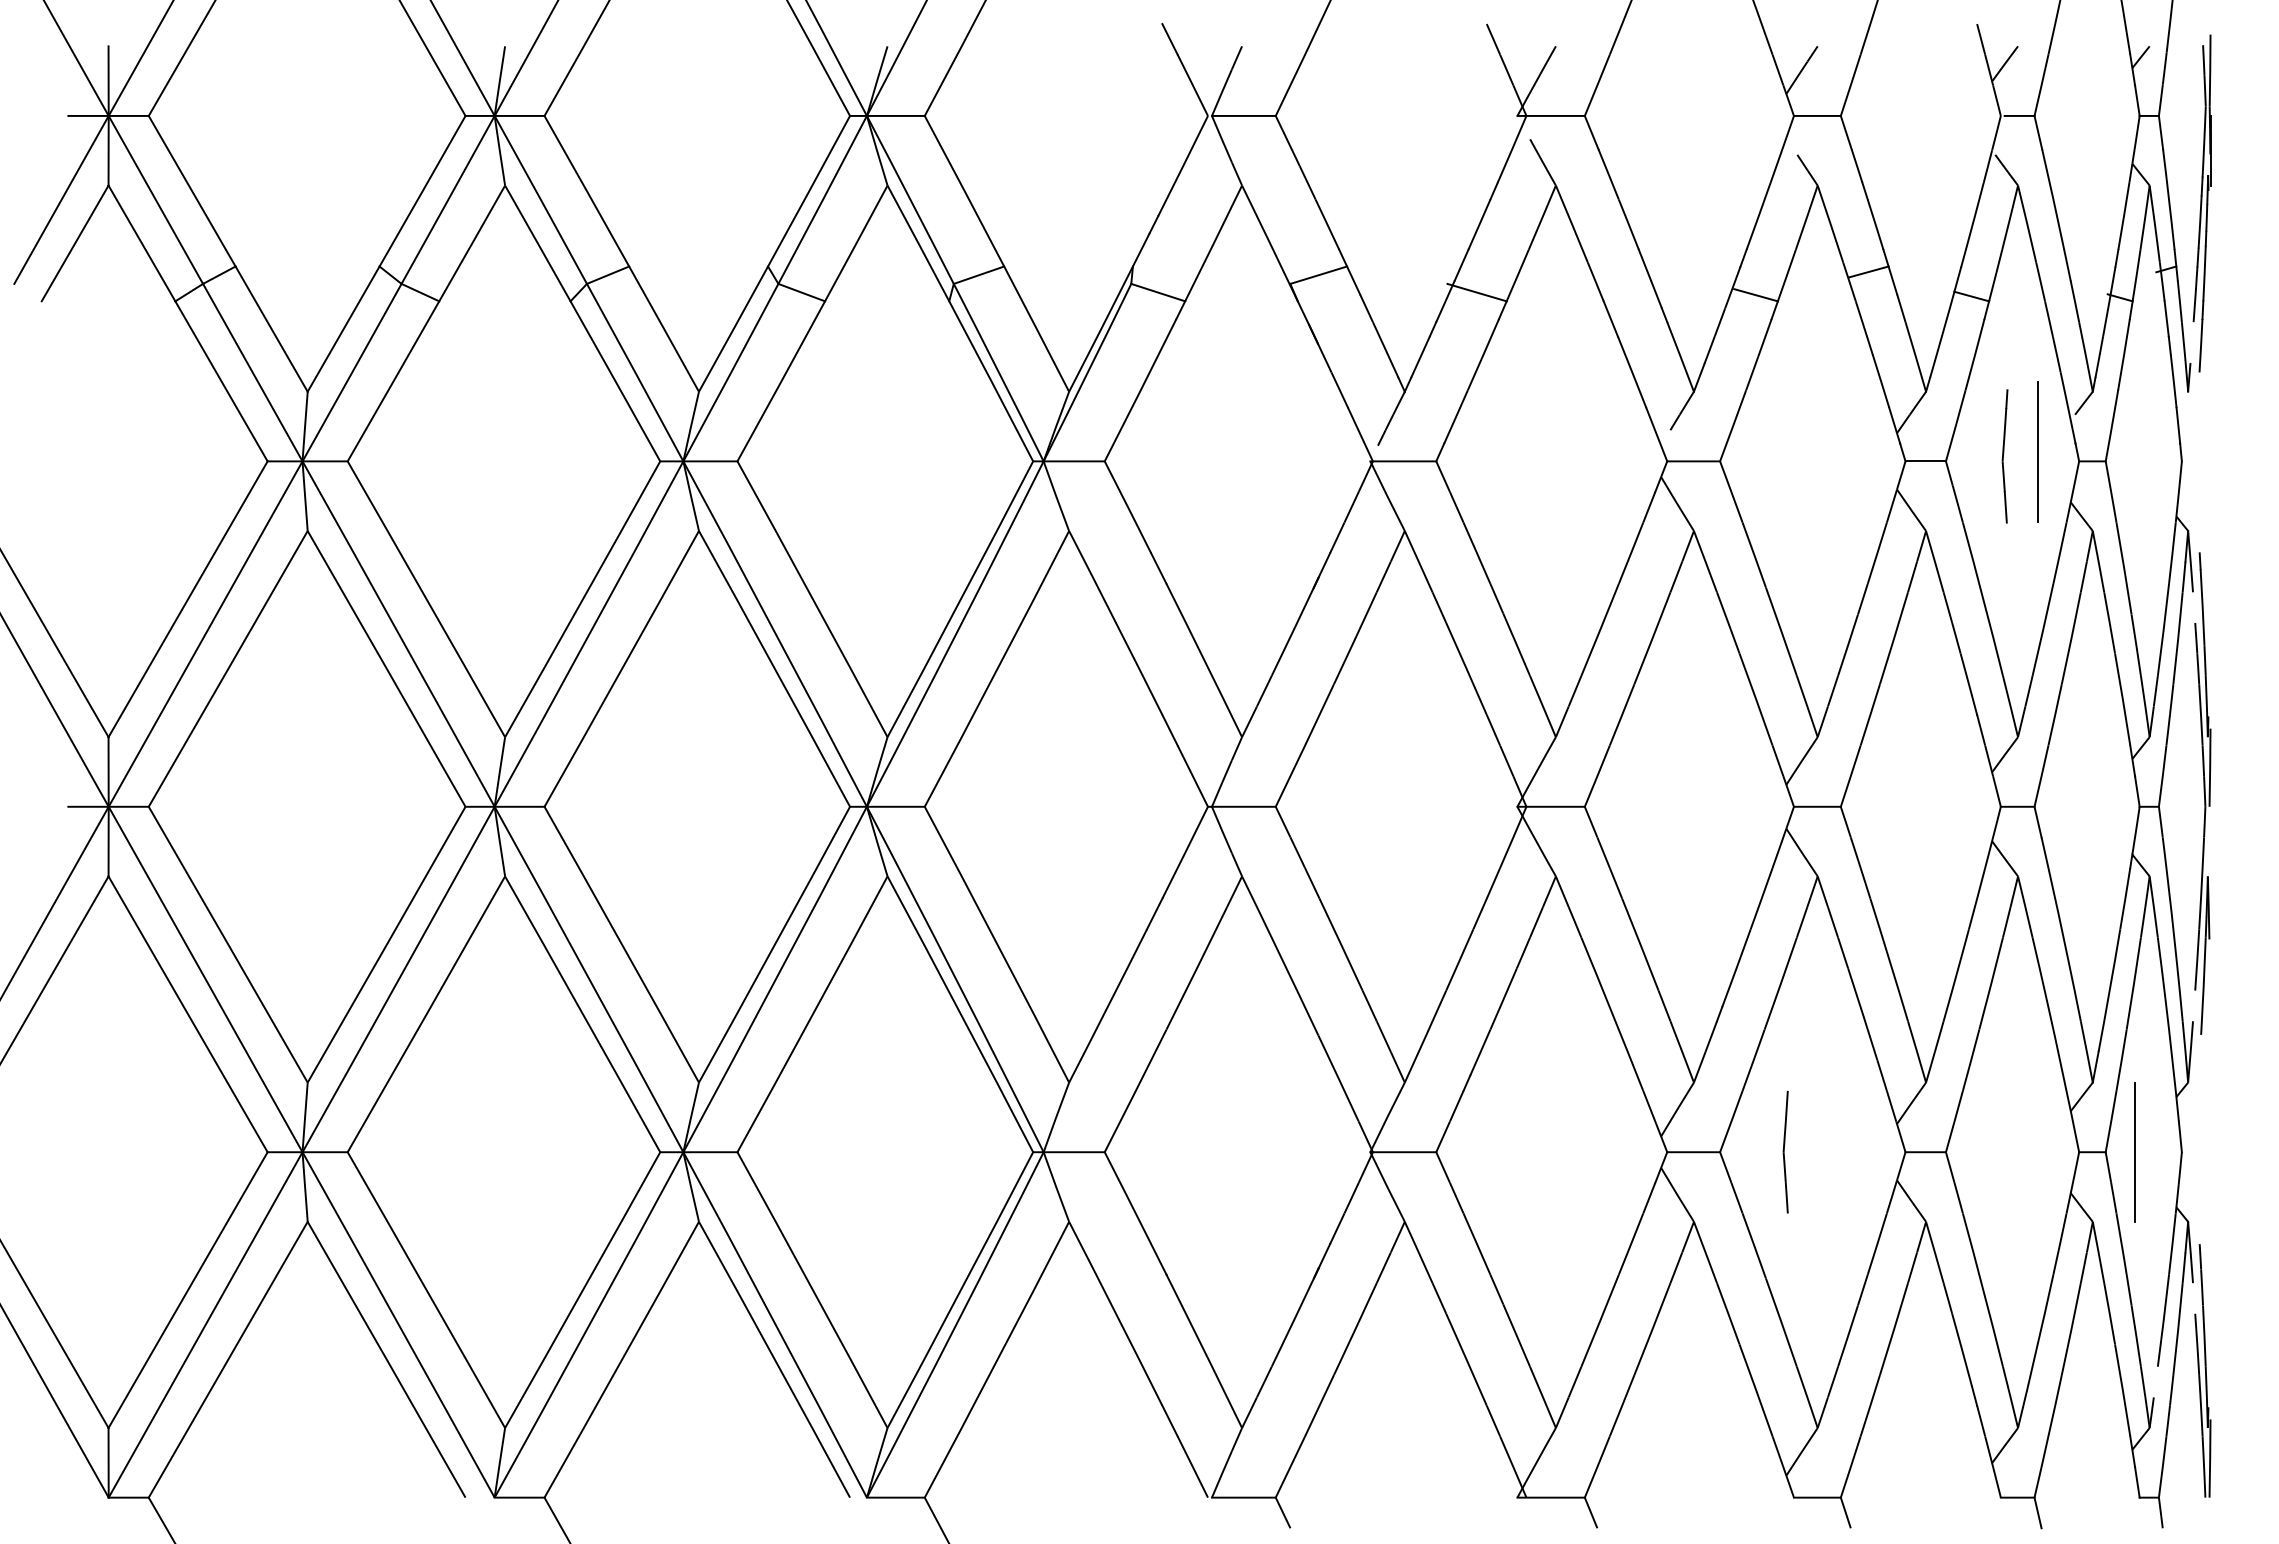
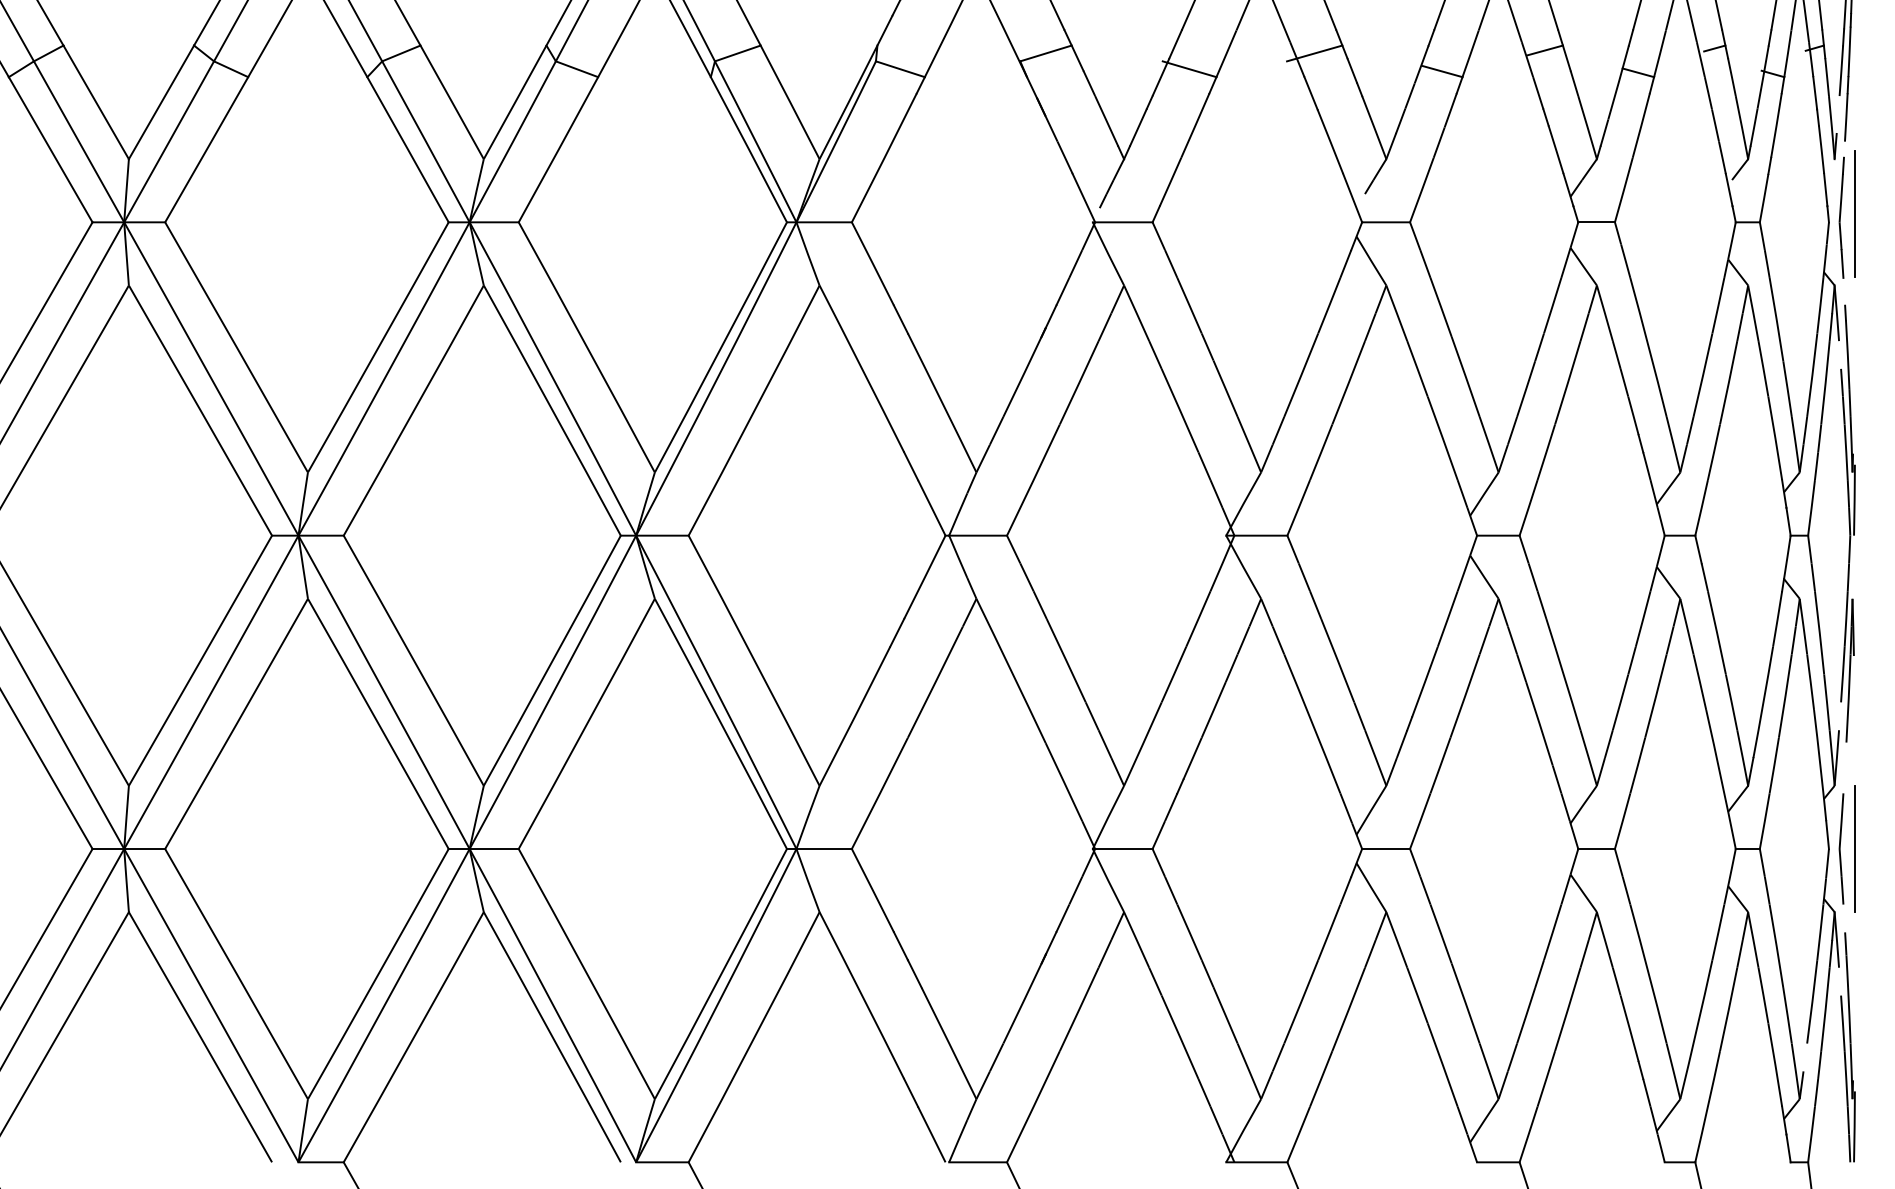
line: (2055, 269) -> (1714, 48), added
line: (1614, 274) -> (1314, 52), added
line: (2037, 451) -> (1854, 213), moved
part: (2004, 456) -> (1841, 217), moved
part: (1785, 1151) -> (1841, 848), moved
line: (2134, 1152) -> (1854, 849), moved

